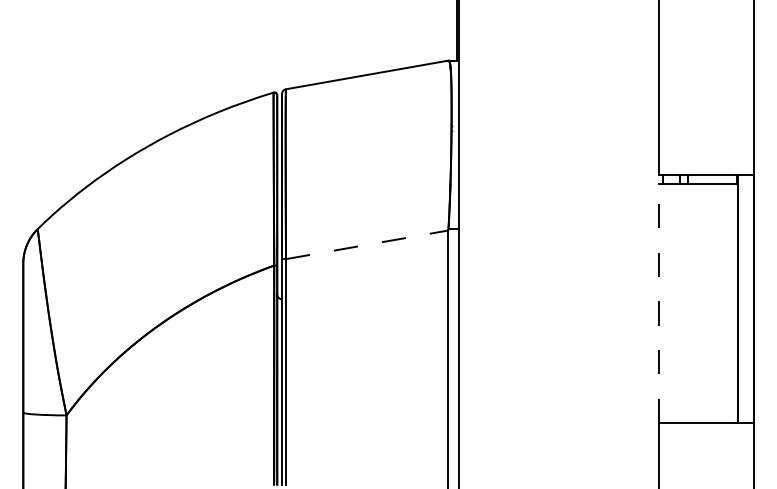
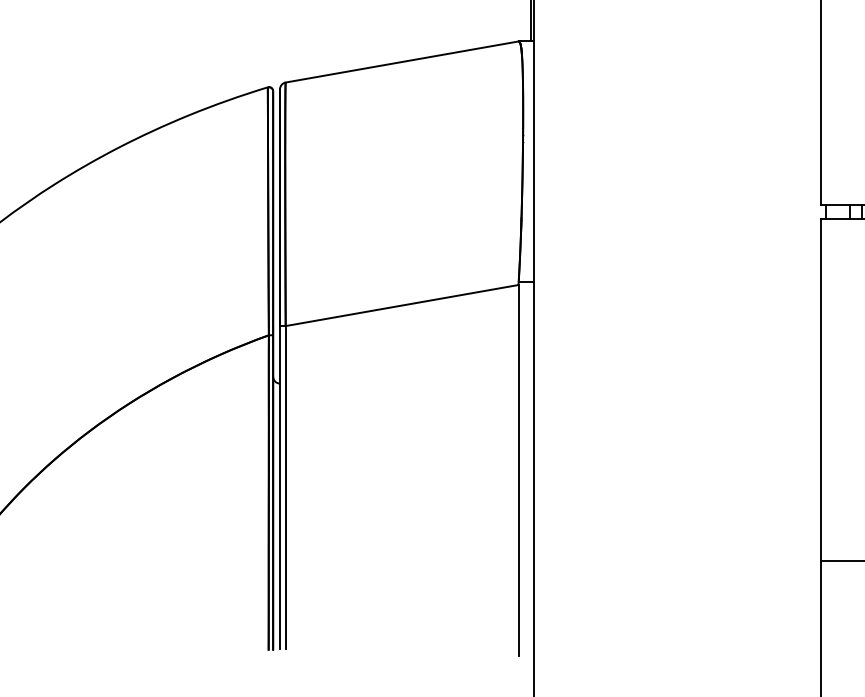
line: (367, 244) -> (402, 305), dashed -> solid
line: (659, 303) -> (821, 389), dashed -> solid

